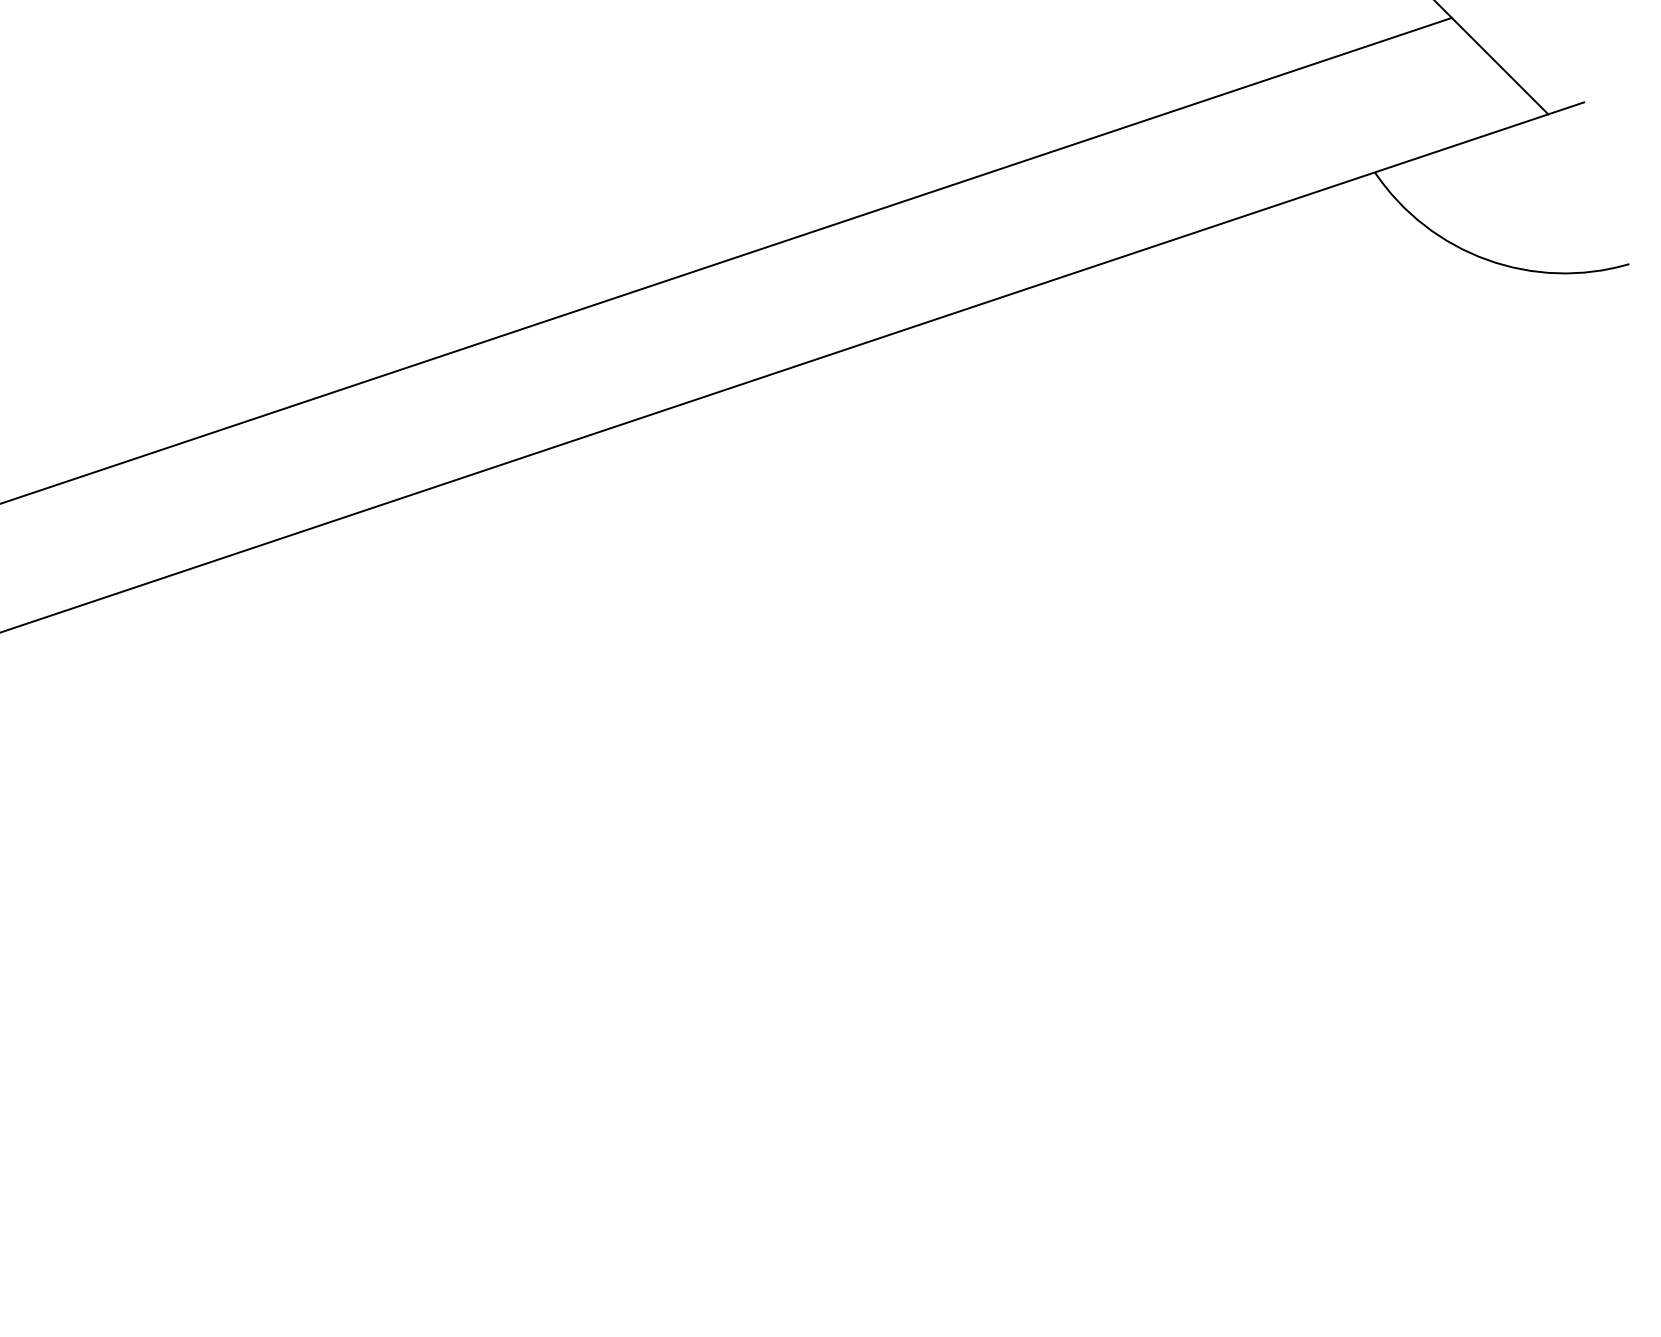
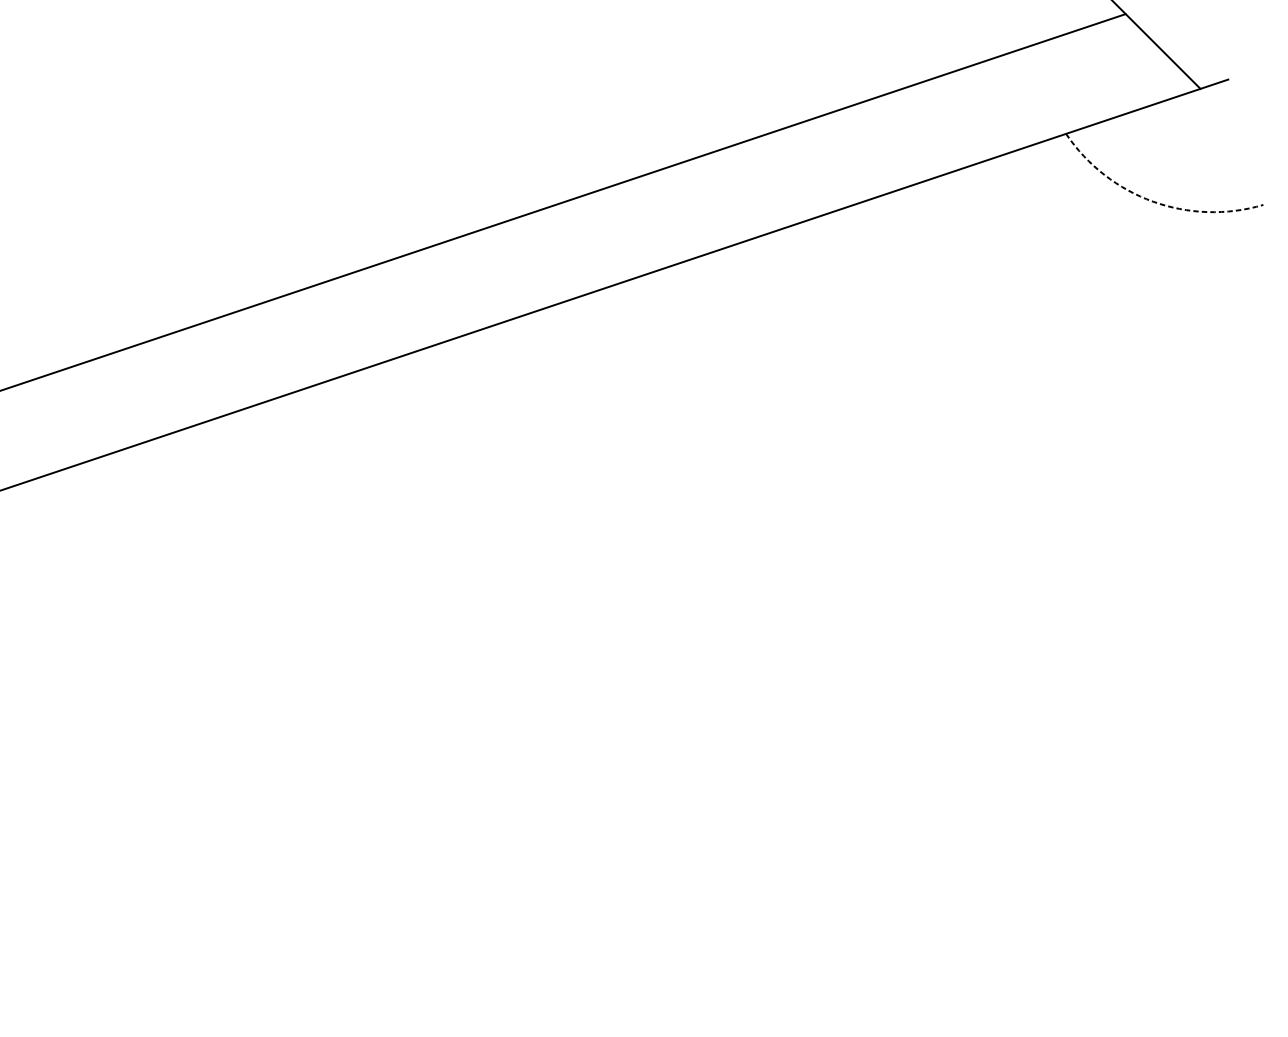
arc: (1487, 259) -> (1153, 201), solid -> dashed

